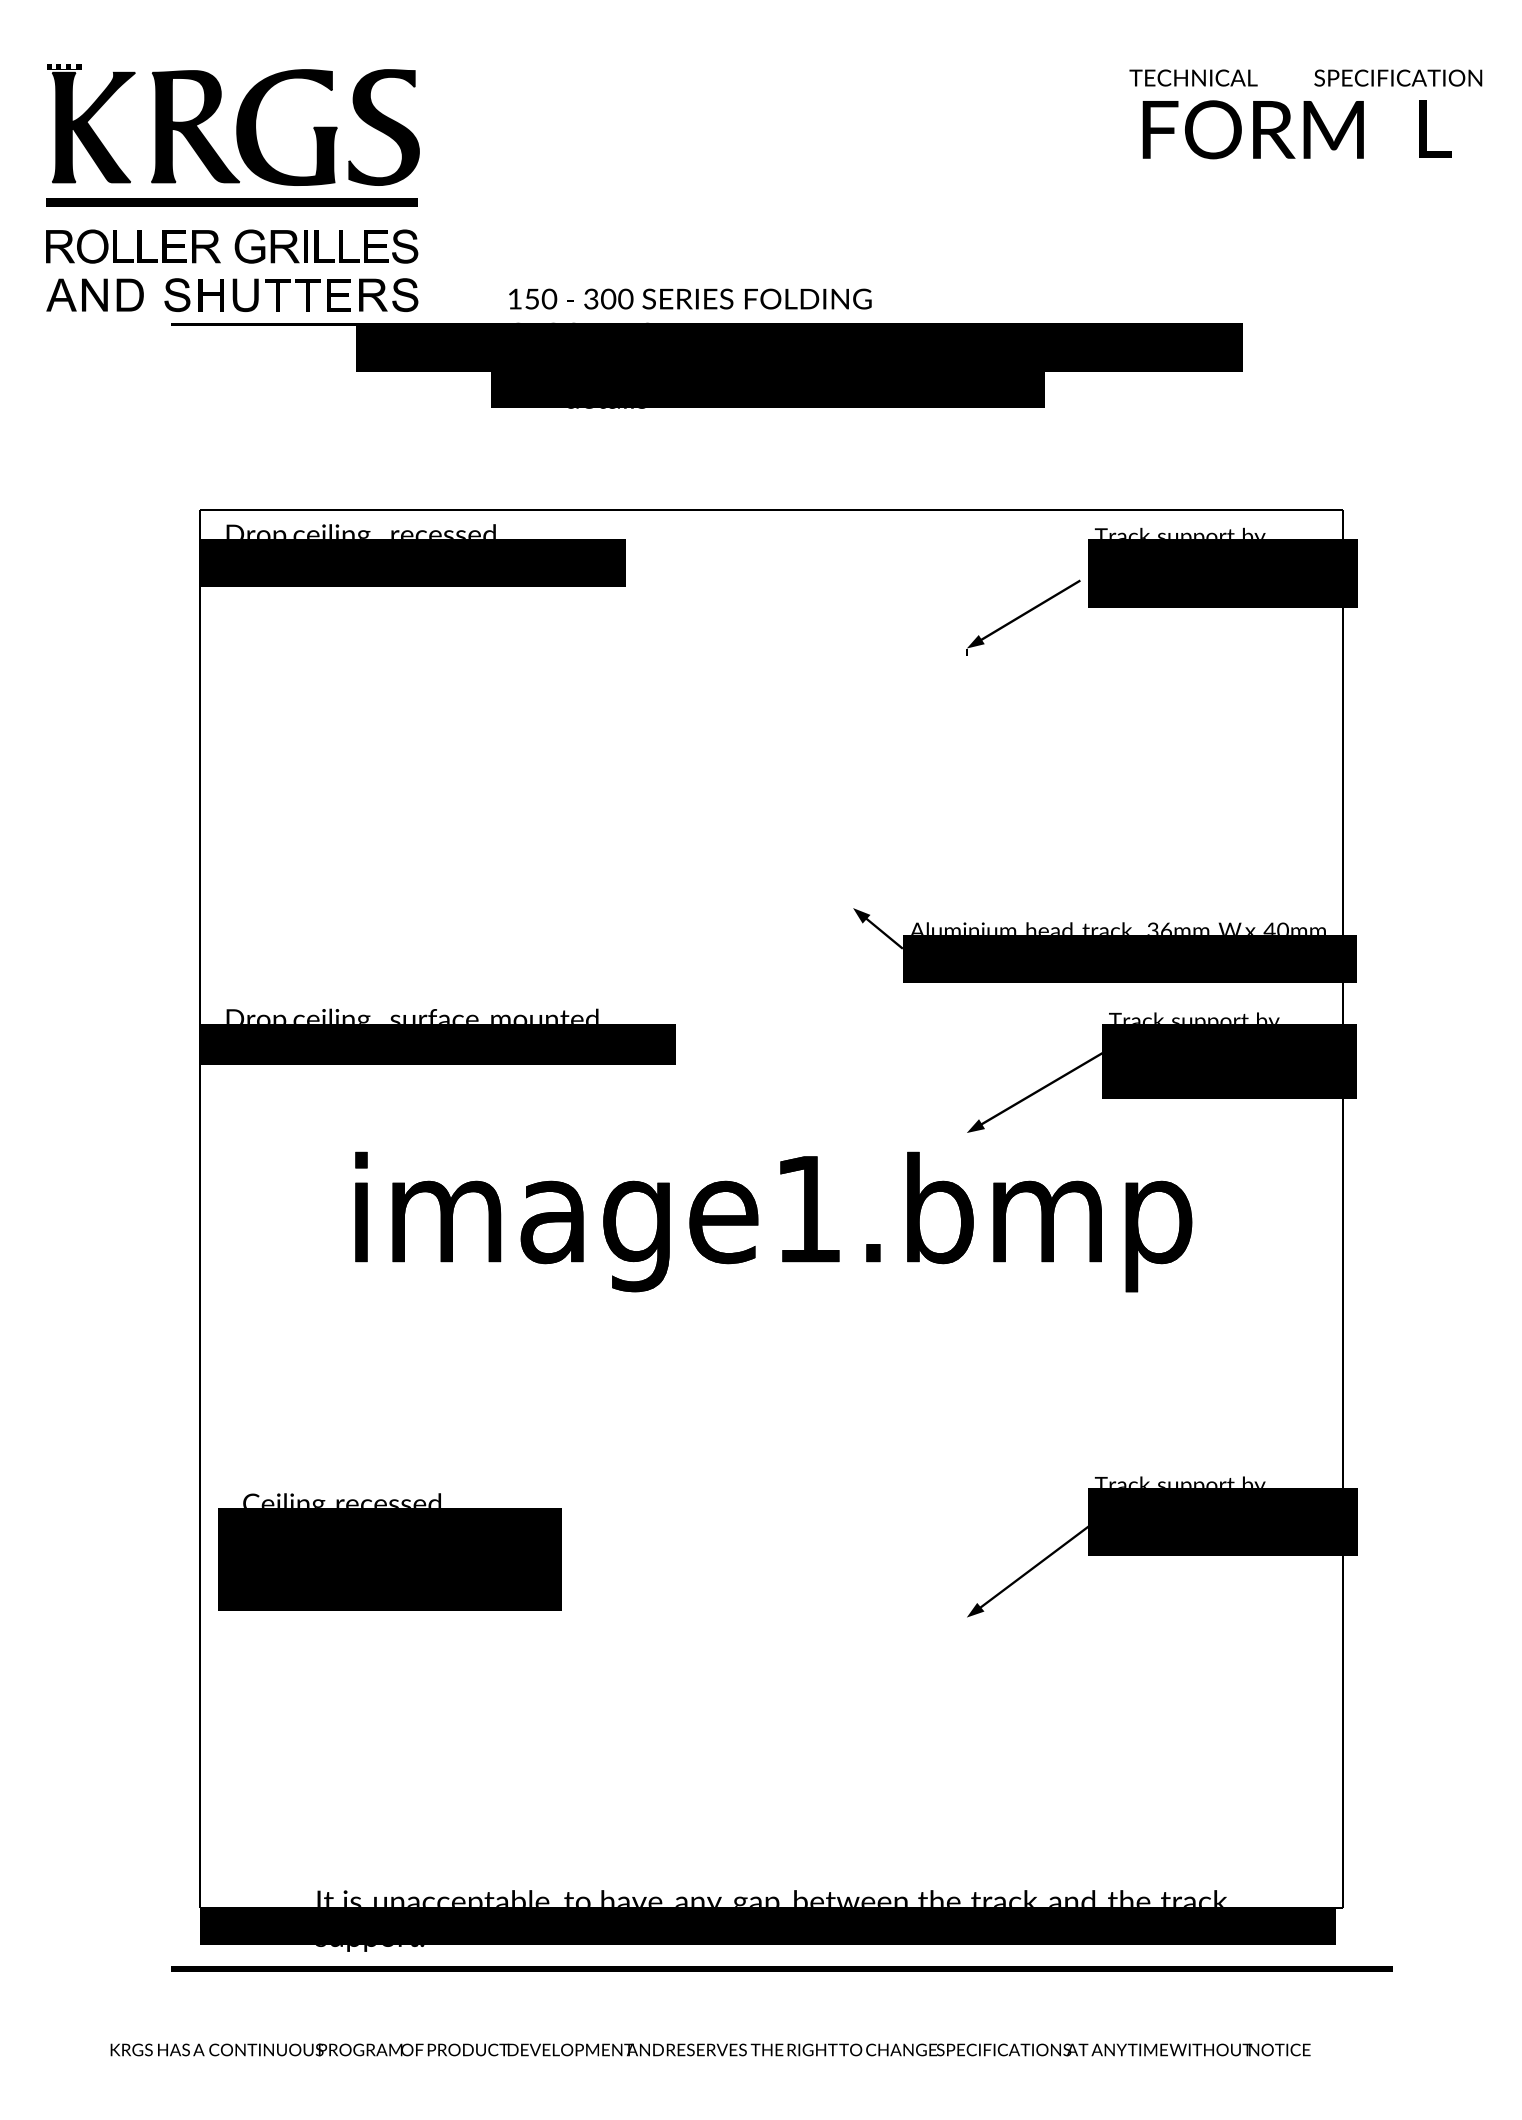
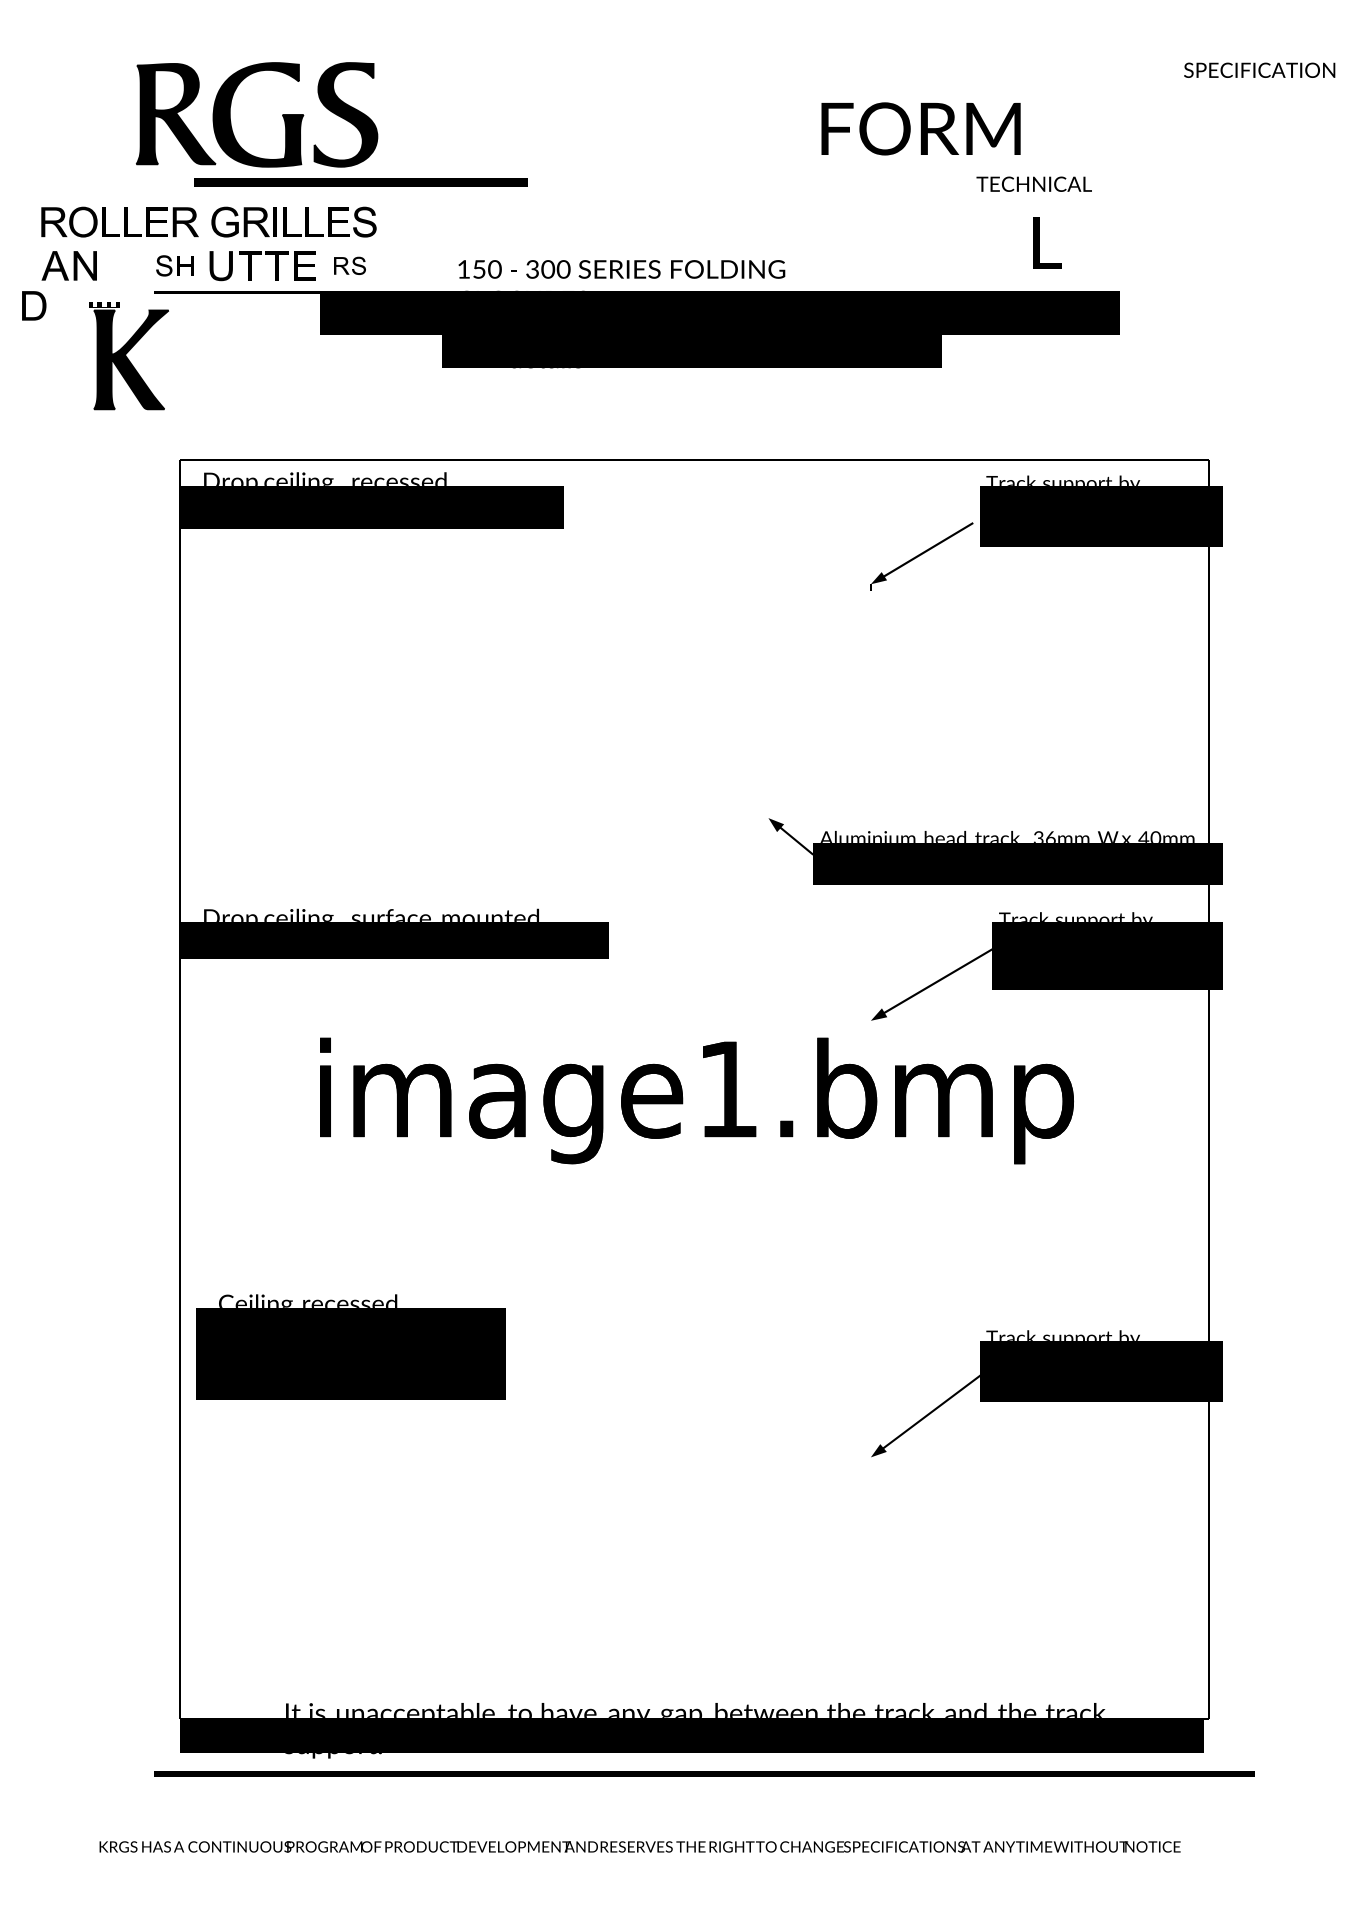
text: (1192, 77) -> (1033, 183), moved
part: (90, 123) -> (128, 356), moved
text: (1435, 128) -> (1047, 242), moved
text: (1252, 129) -> (920, 128), moved
part: (231, 202) -> (360, 182), moved
part: (130, 294) -> (34, 305), moved
part: (193, 294) -> (174, 265), size x0.7
part: (388, 294) -> (349, 265), size x0.6
text: (389, 1551) -> (350, 1346), moved

